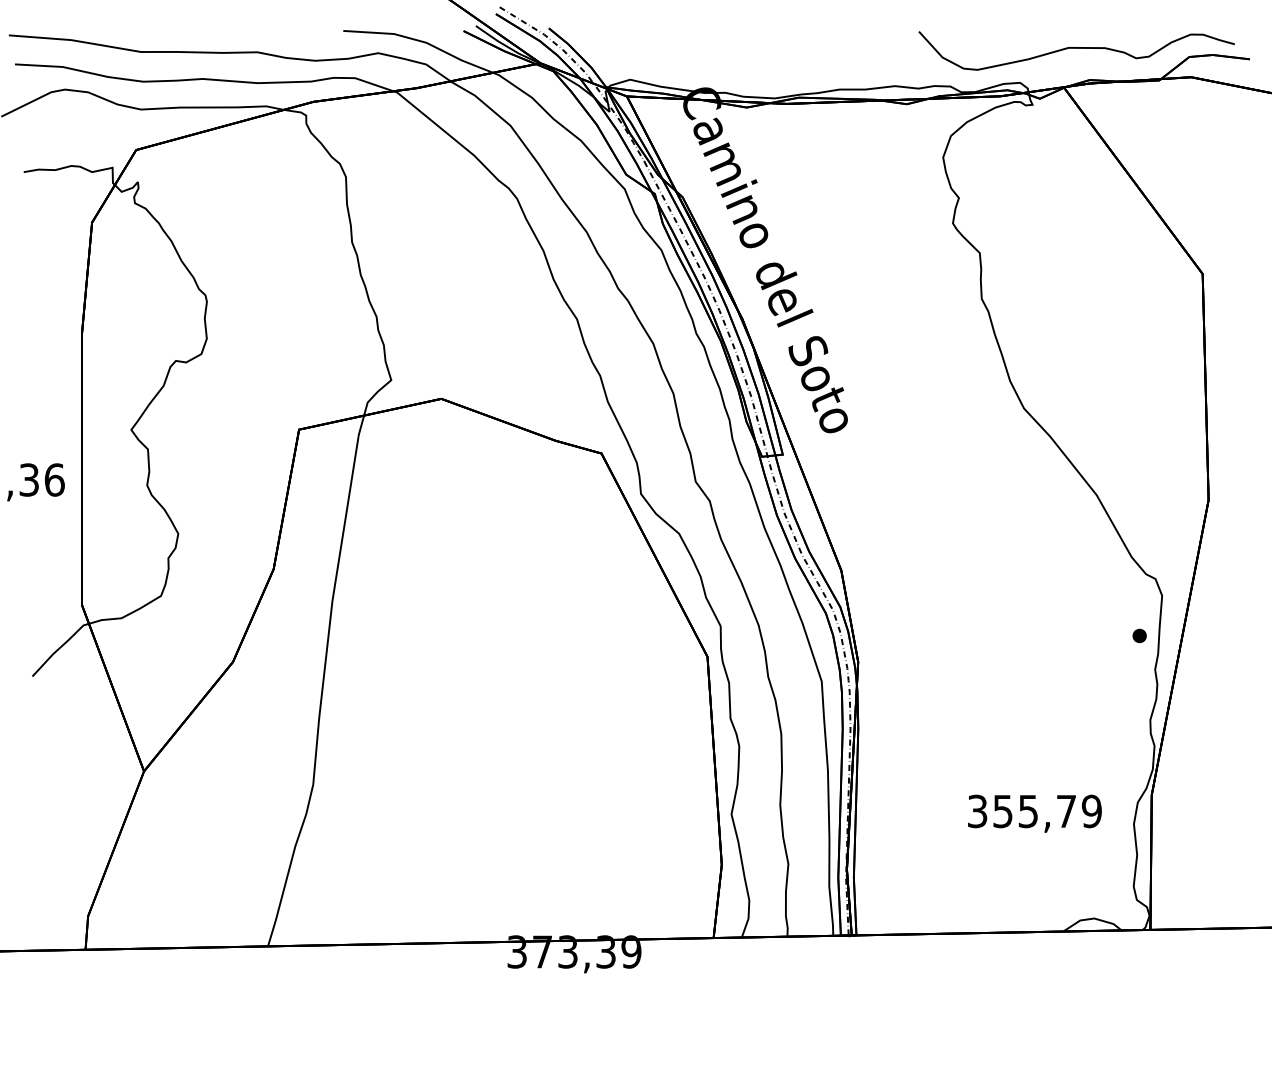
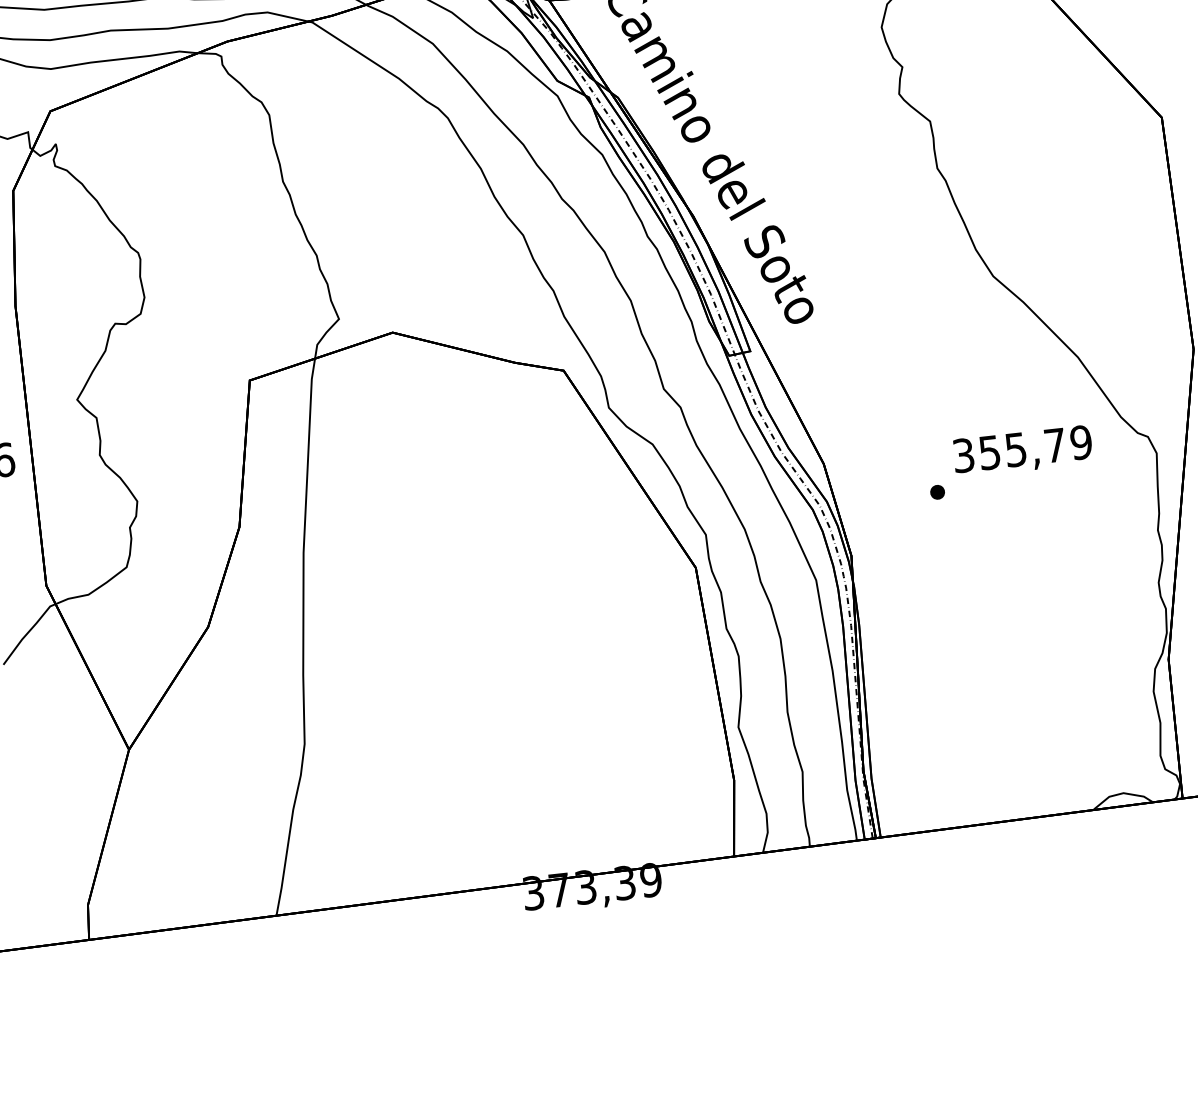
part: (1139, 635) -> (937, 491), moved
text: (1034, 813) -> (1022, 451), moved

